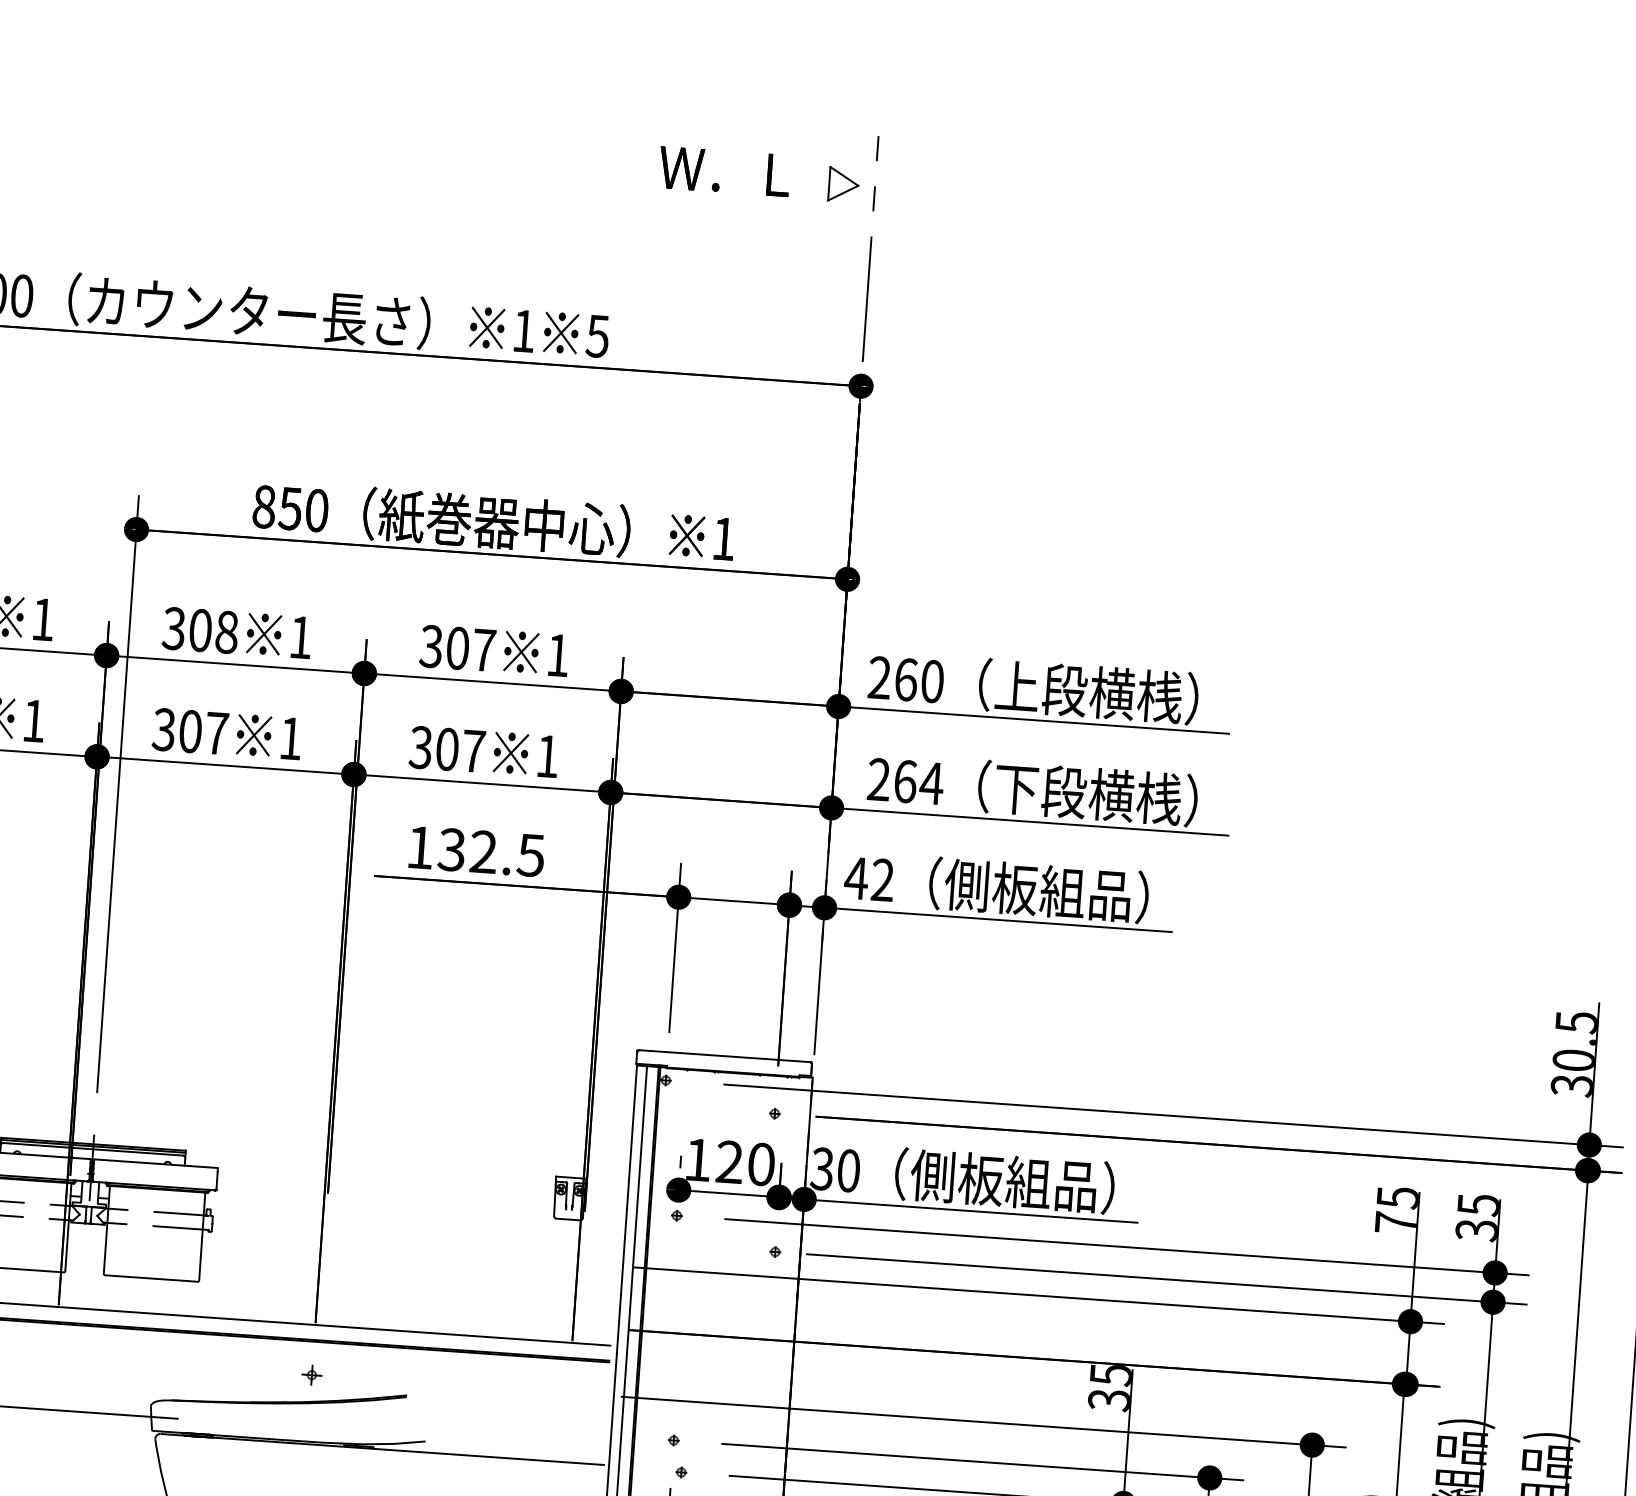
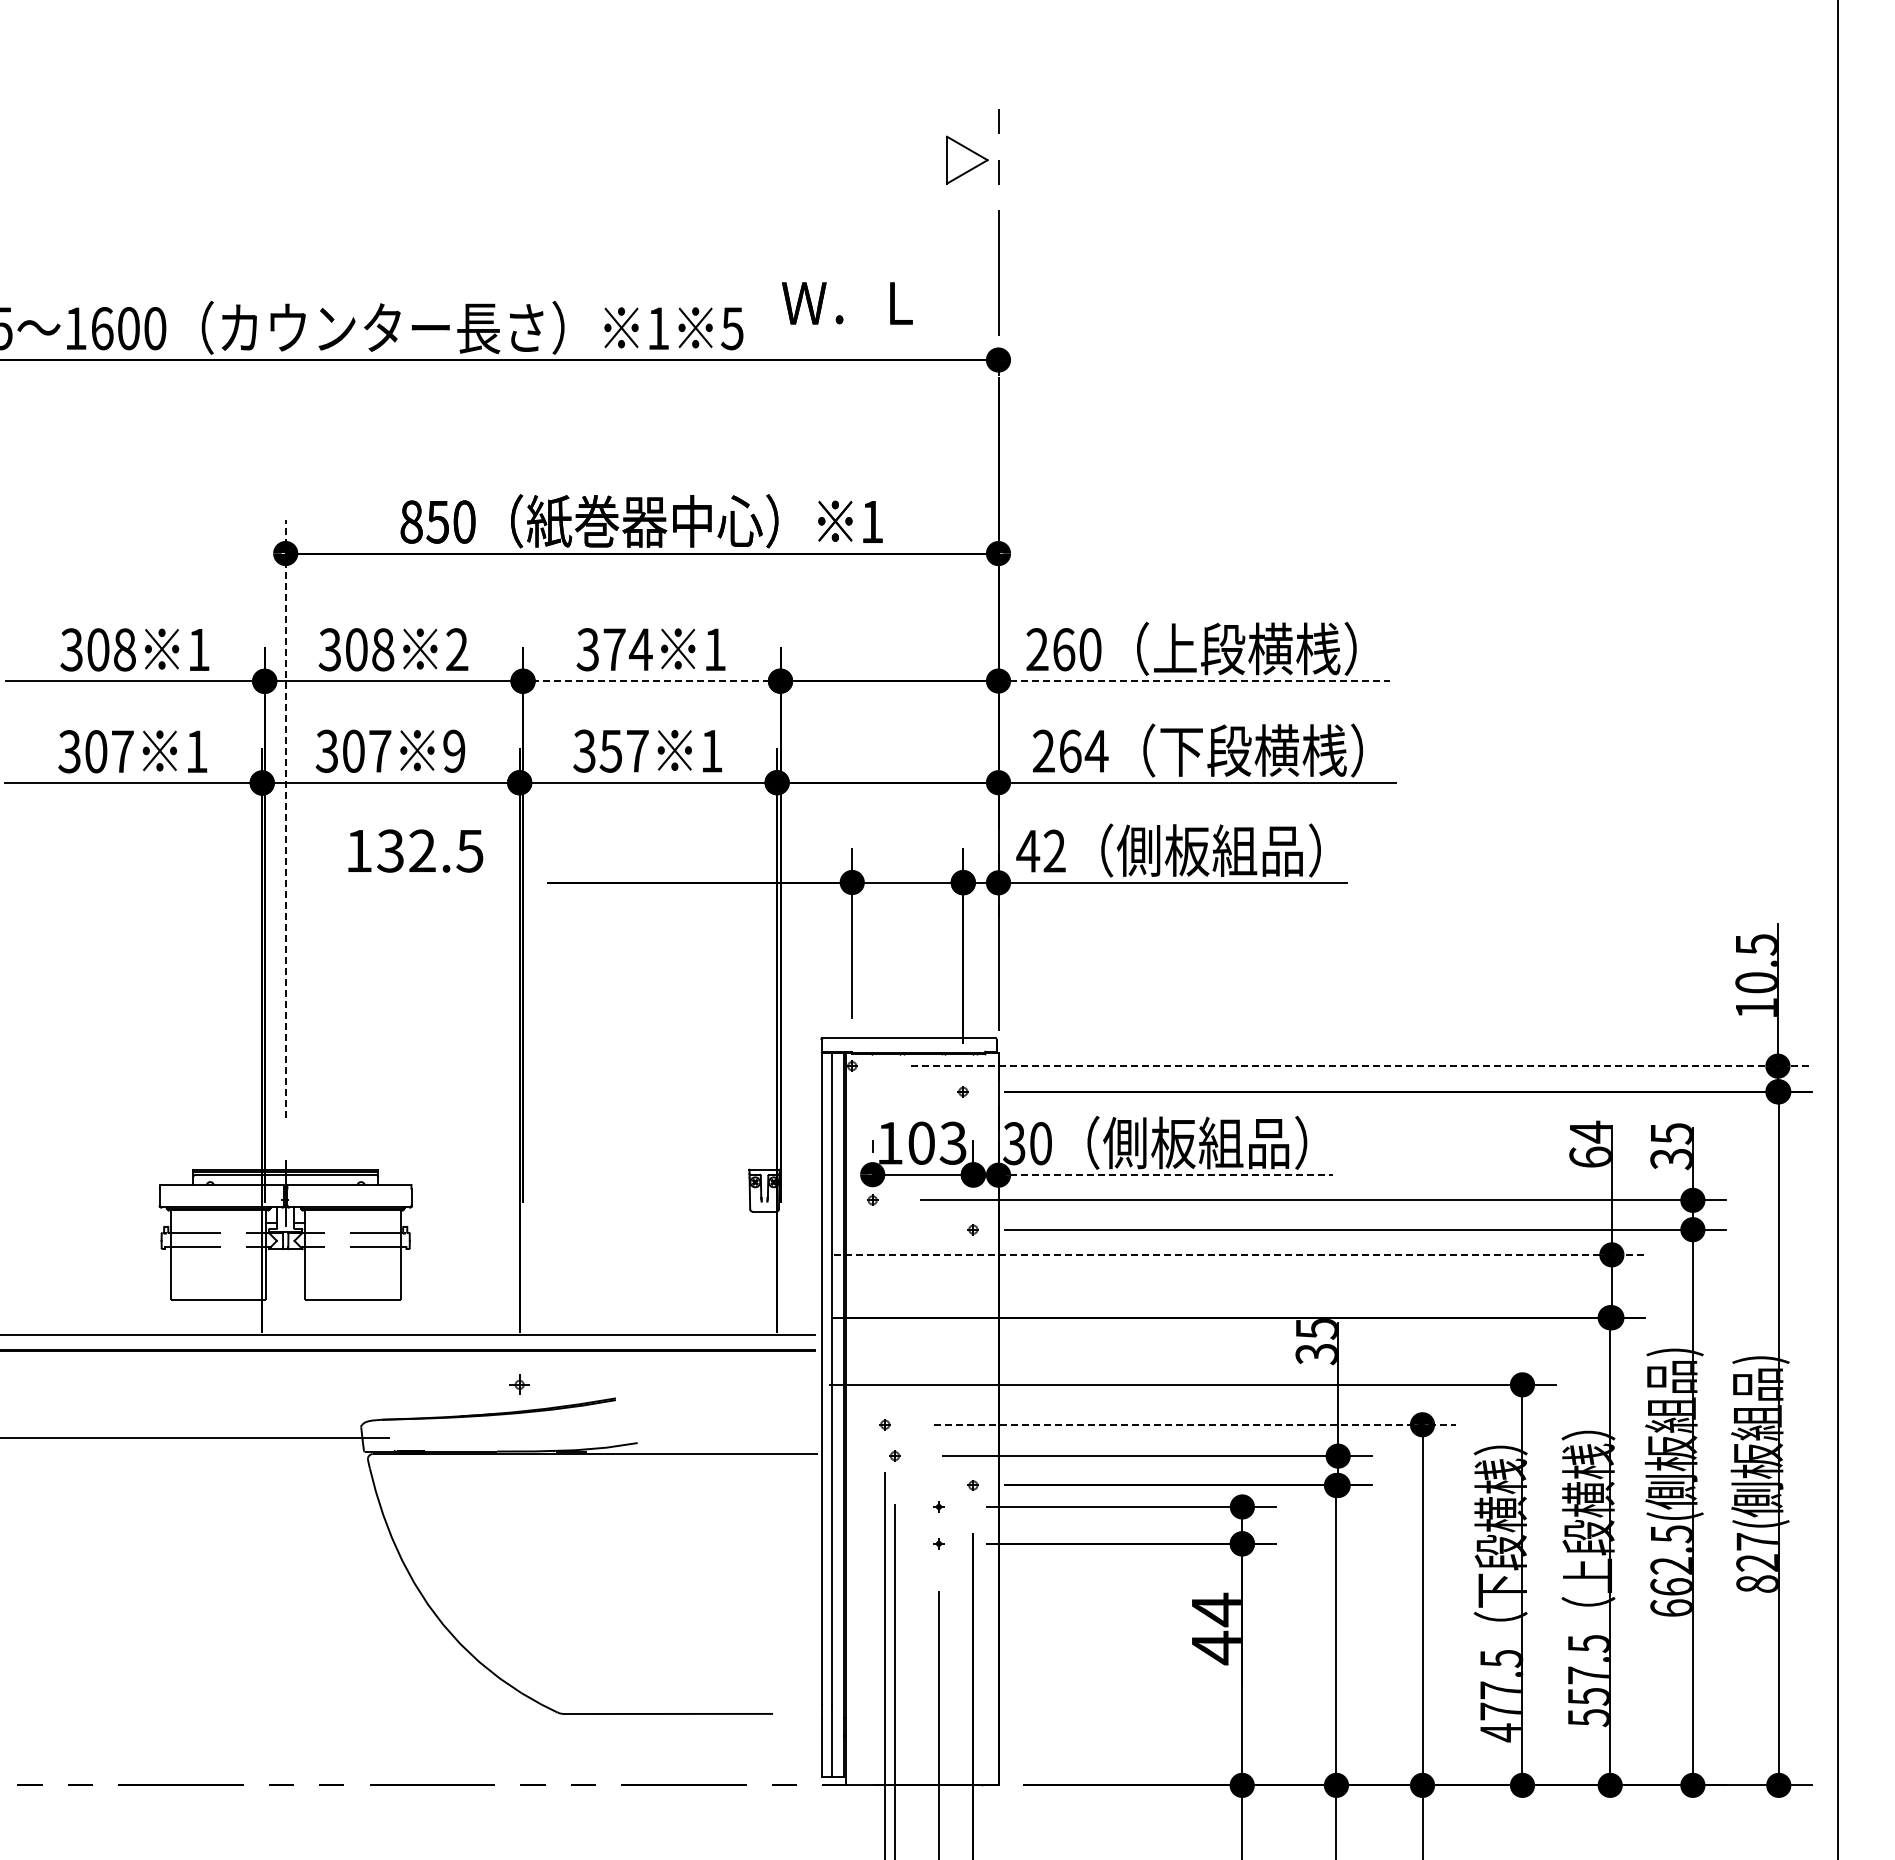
text: (724, 171) -> (847, 303), moved
part: (843, 184) -> (966, 160), size x1.4
text: (301, 637) -> (457, 649), 1 -> 2
text: (470, 649) -> (627, 649), 307 -> 374
line: (492, 682) -> (651, 681), solid -> dashed
line: (1034, 720) -> (1194, 681), solid -> dashed
text: (291, 737) -> (454, 750), 1 -> 9
text: (446, 748) -> (610, 750), 307 -> 357
line: (117, 793) -> (285, 818), solid -> dashed
text: (476, 851) -> (415, 850), moved
text: (1570, 1085) -> (1755, 1008), 30.5 -> 10.5
line: (1173, 1116) -> (1361, 1066), solid -> dashed
text: (745, 1162) -> (937, 1142), 120 -> 103
text: (1395, 1209) -> (1589, 1143), 75 -> 64
line: (971, 1211) -> (1166, 1175), solid -> dashed
line: (1039, 1295) -> (1239, 1254), solid -> dashed
line: (983, 1461) -> (1195, 1424), solid -> dashed

